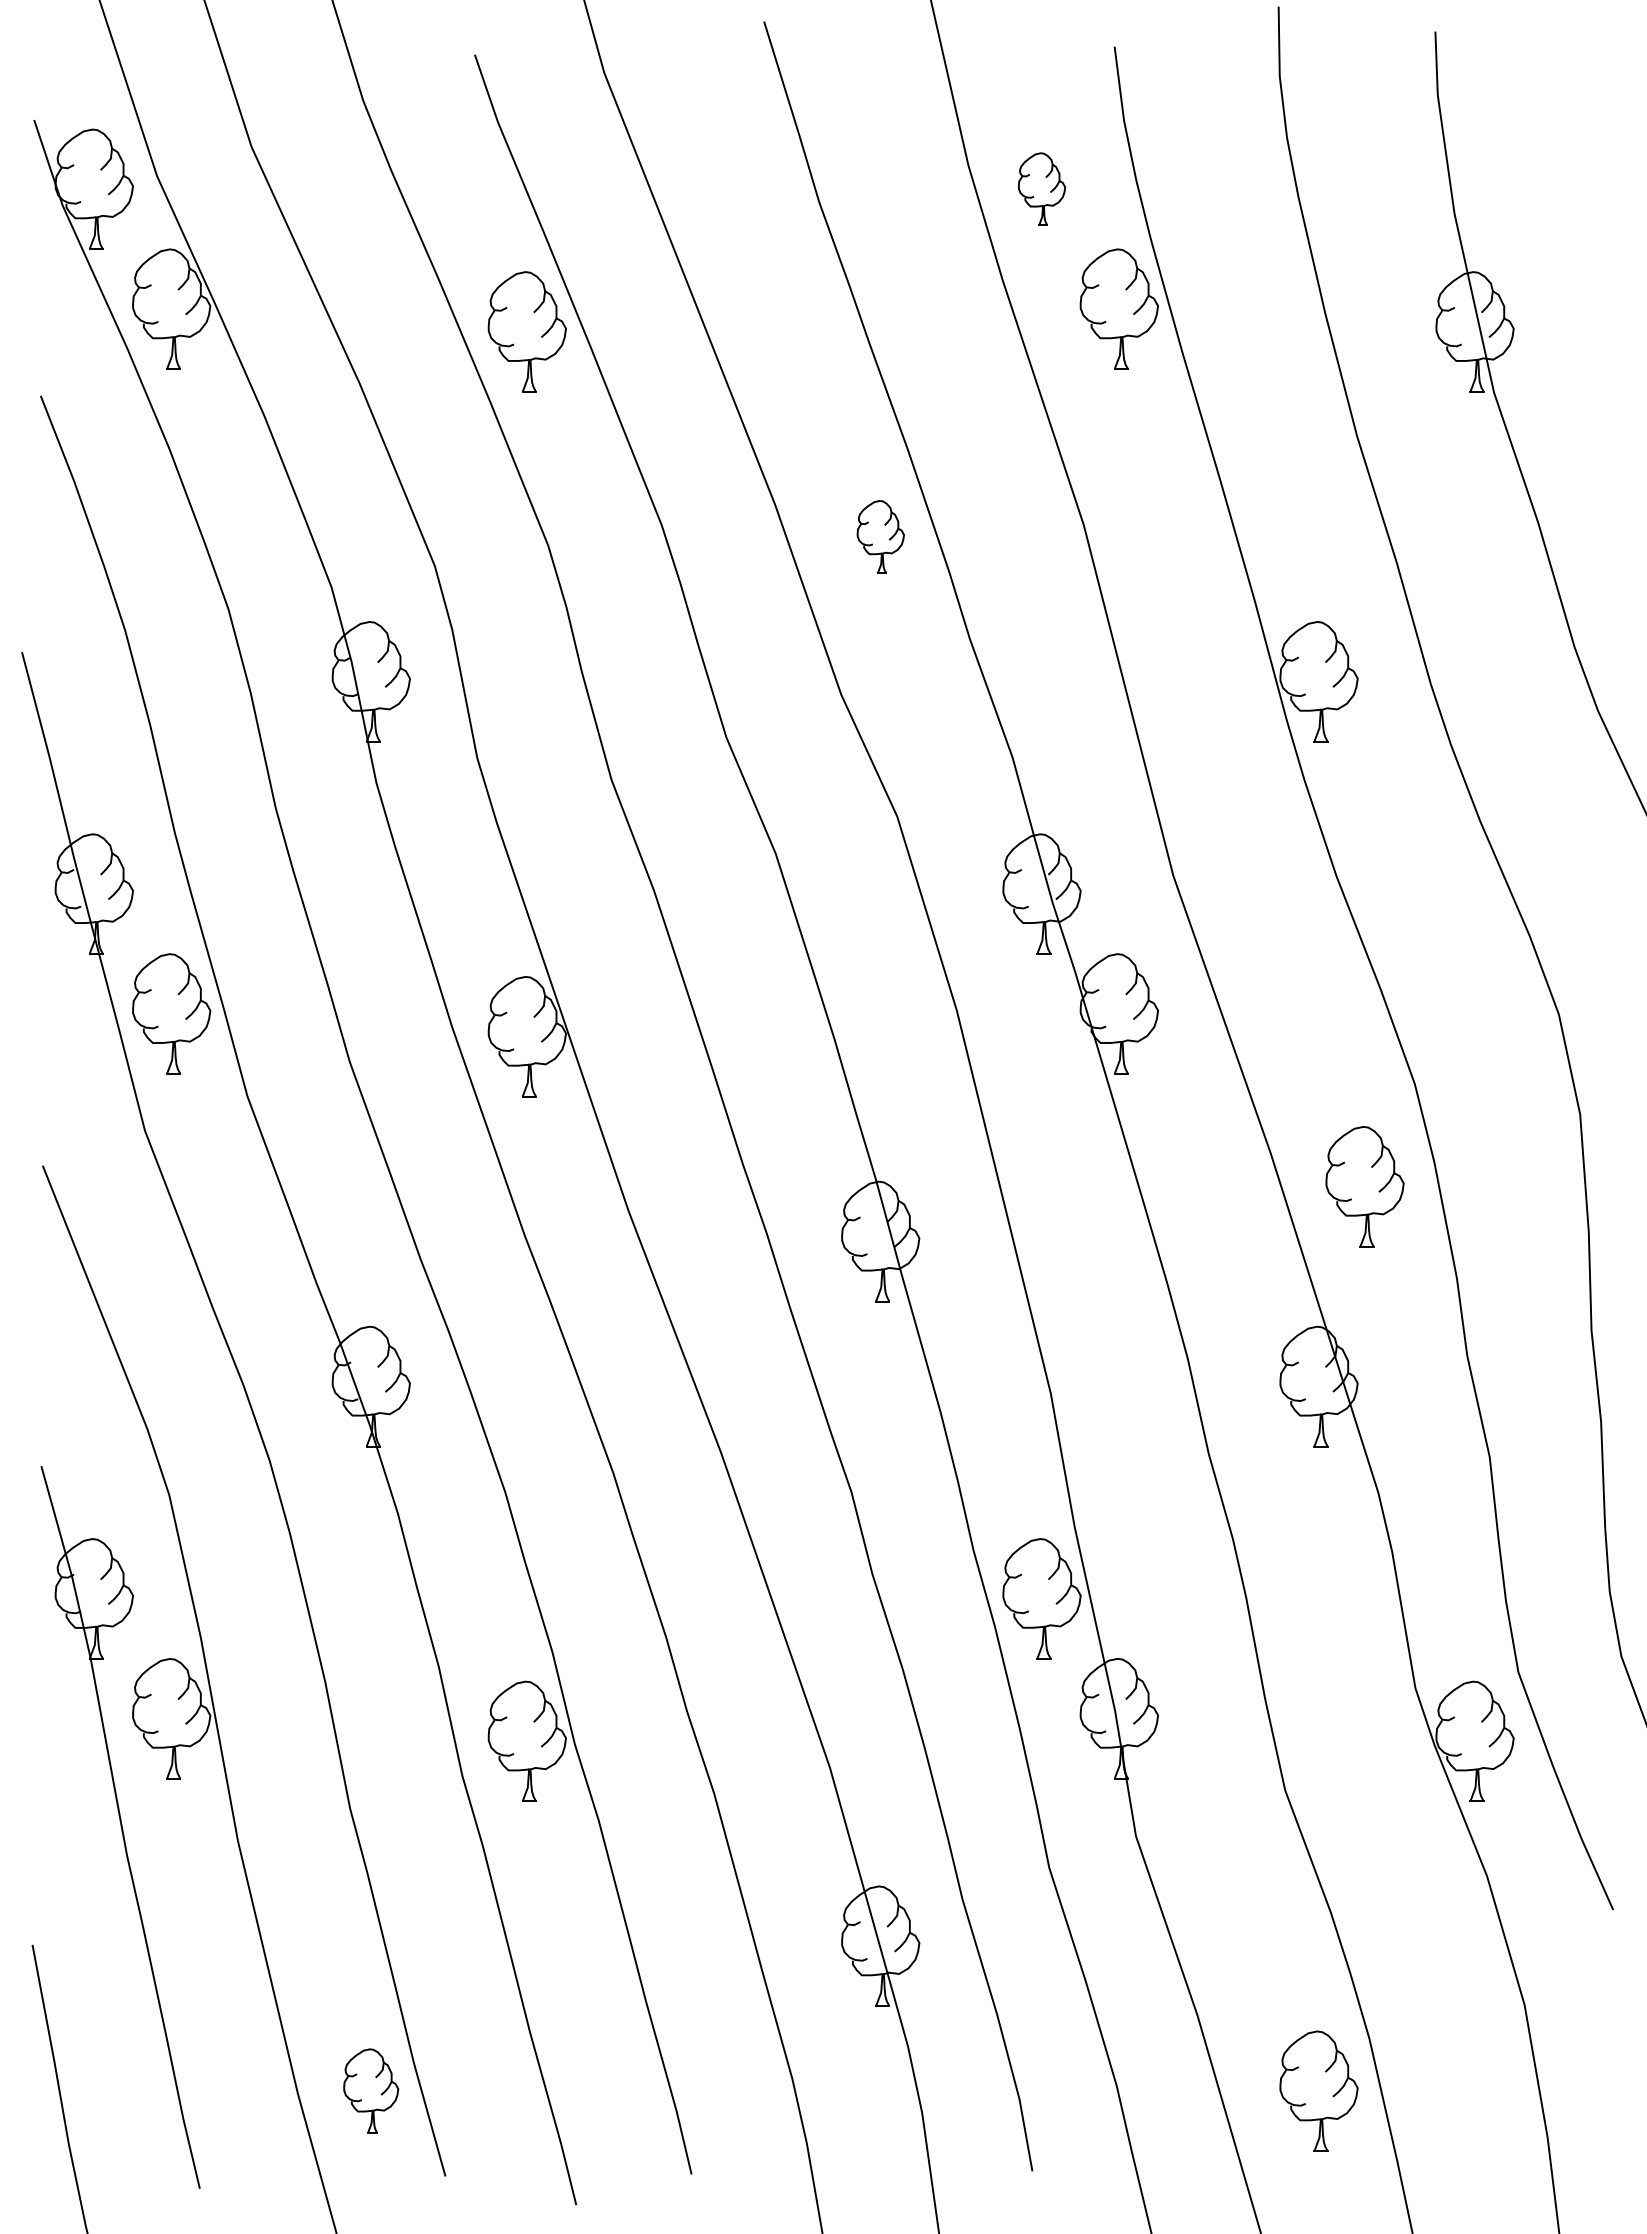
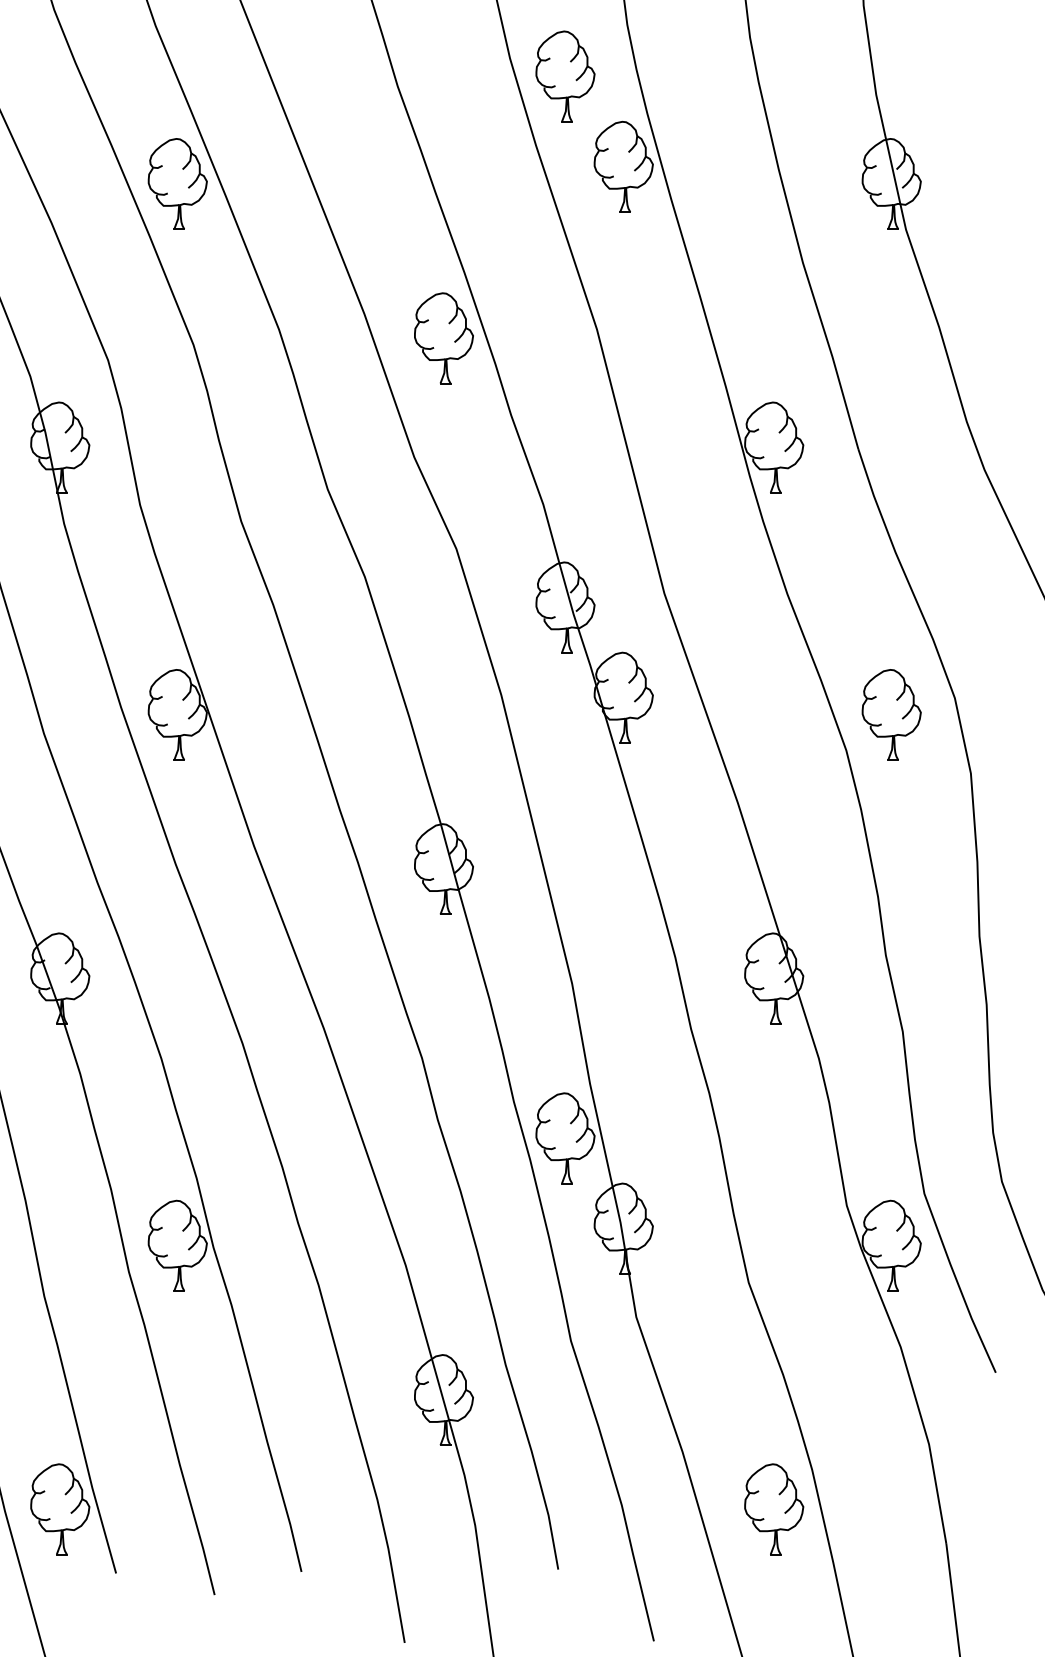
part: (1041, 188) -> (565, 75), size x1.67
part: (880, 536) -> (443, 338), size x1.67
part: (1364, 1186) -> (891, 714), moved
part: (370, 2090) -> (59, 1508), size x1.43

